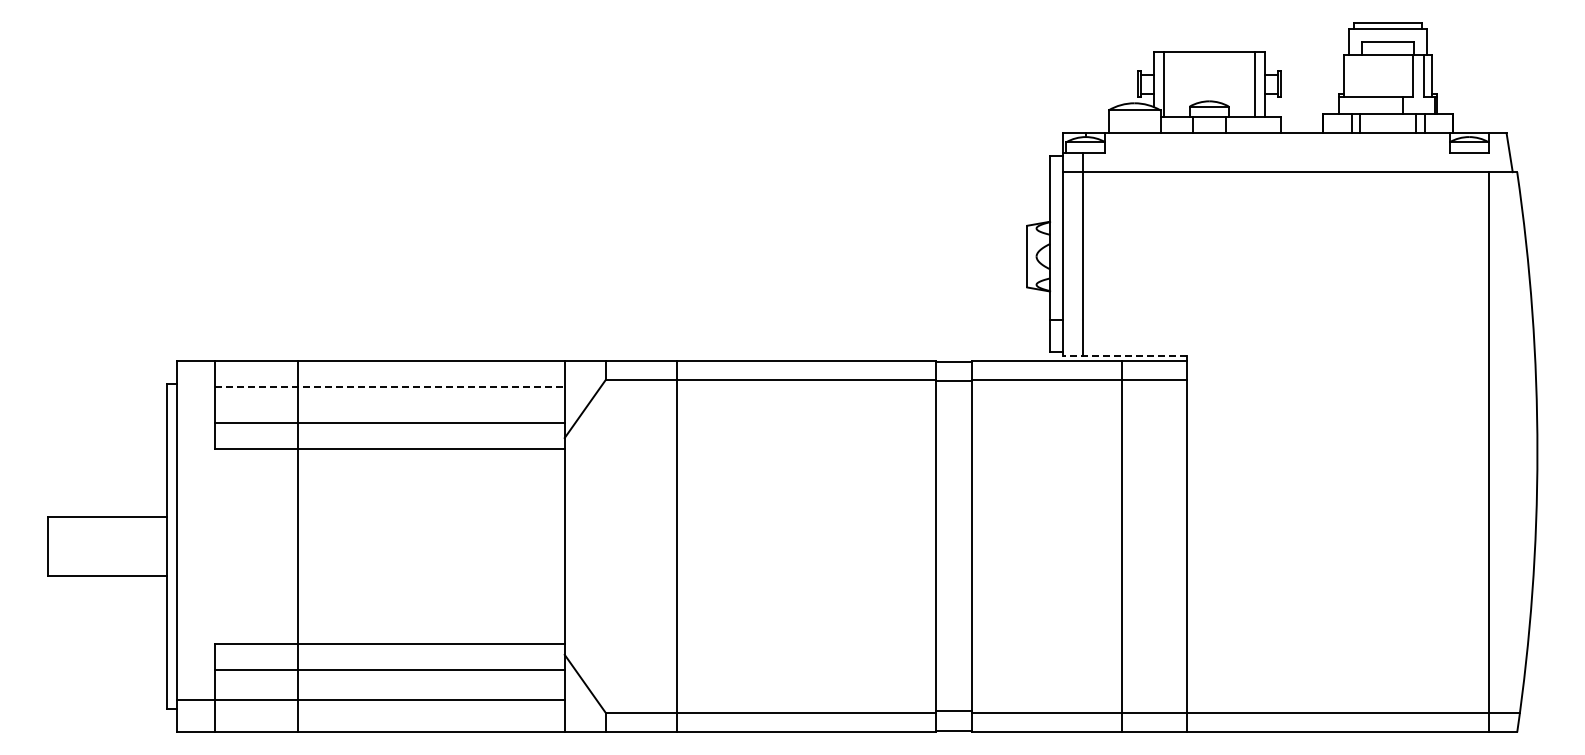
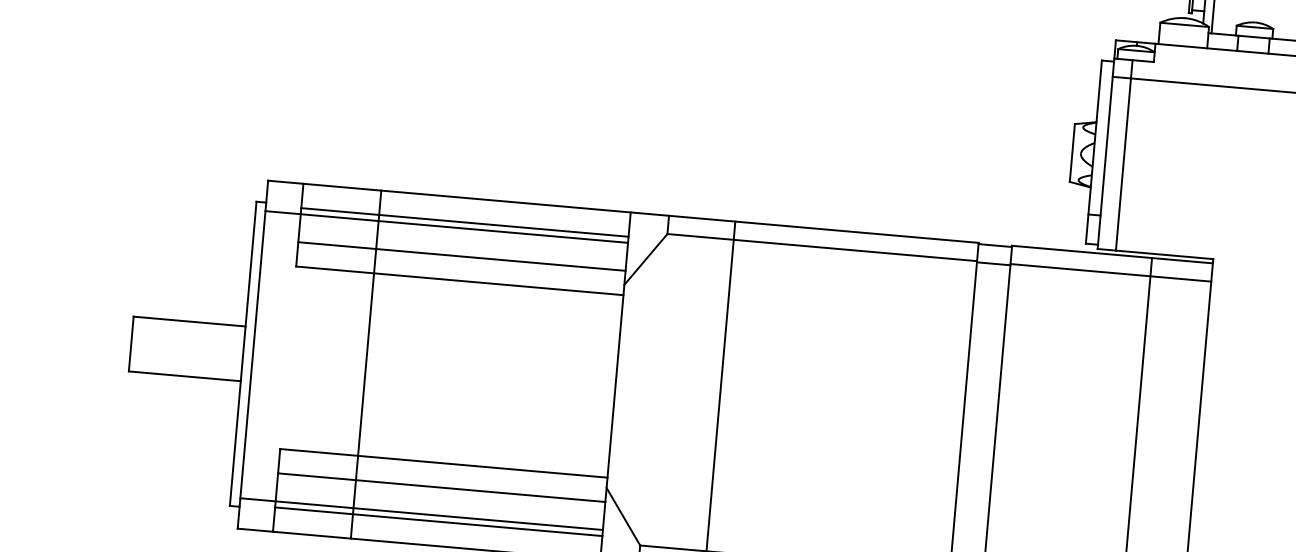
line: (1124, 356) -> (1155, 254), dashed -> solid
line: (389, 386) -> (464, 222), dashed -> solid
line: (370, 393) -> (446, 227), added
line: (389, 706) -> (438, 521), added

